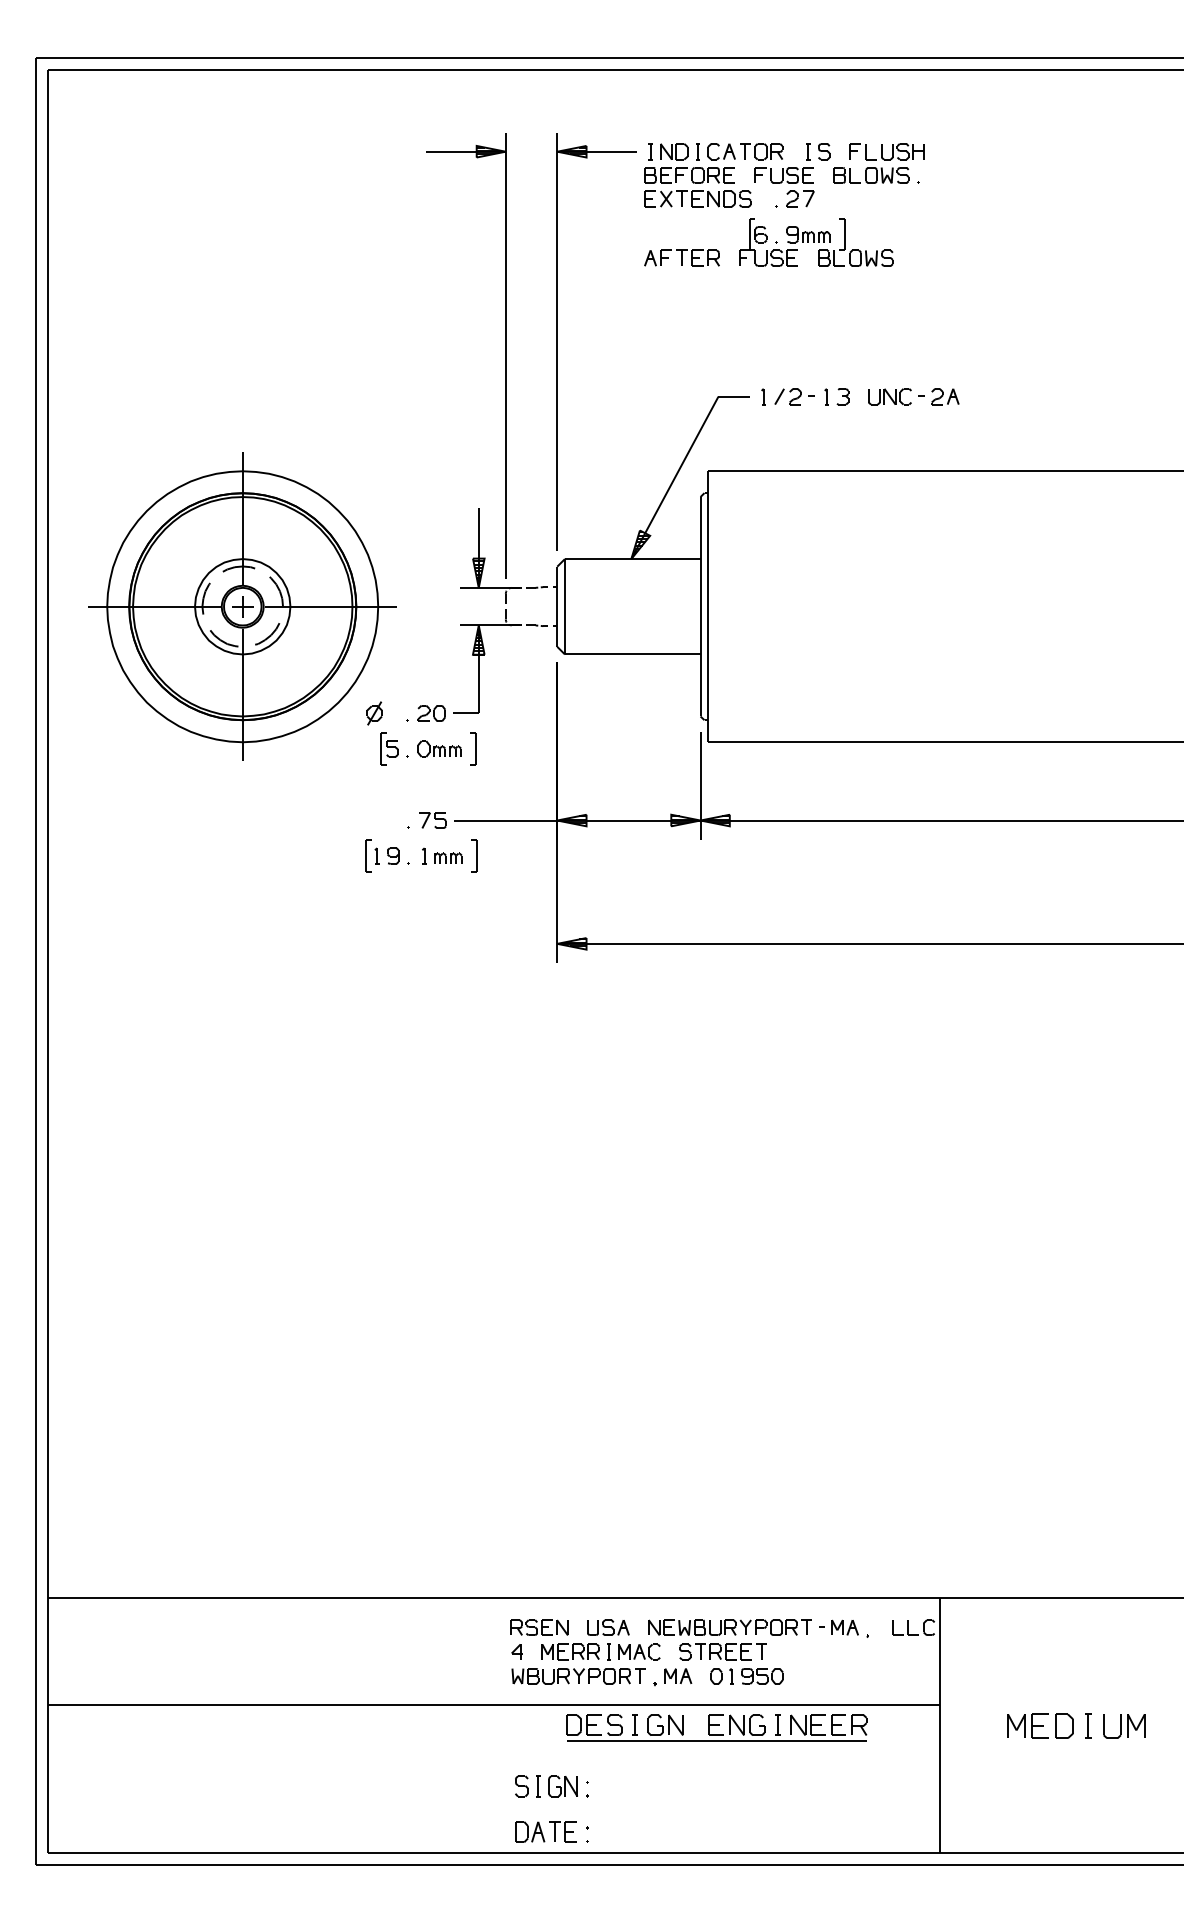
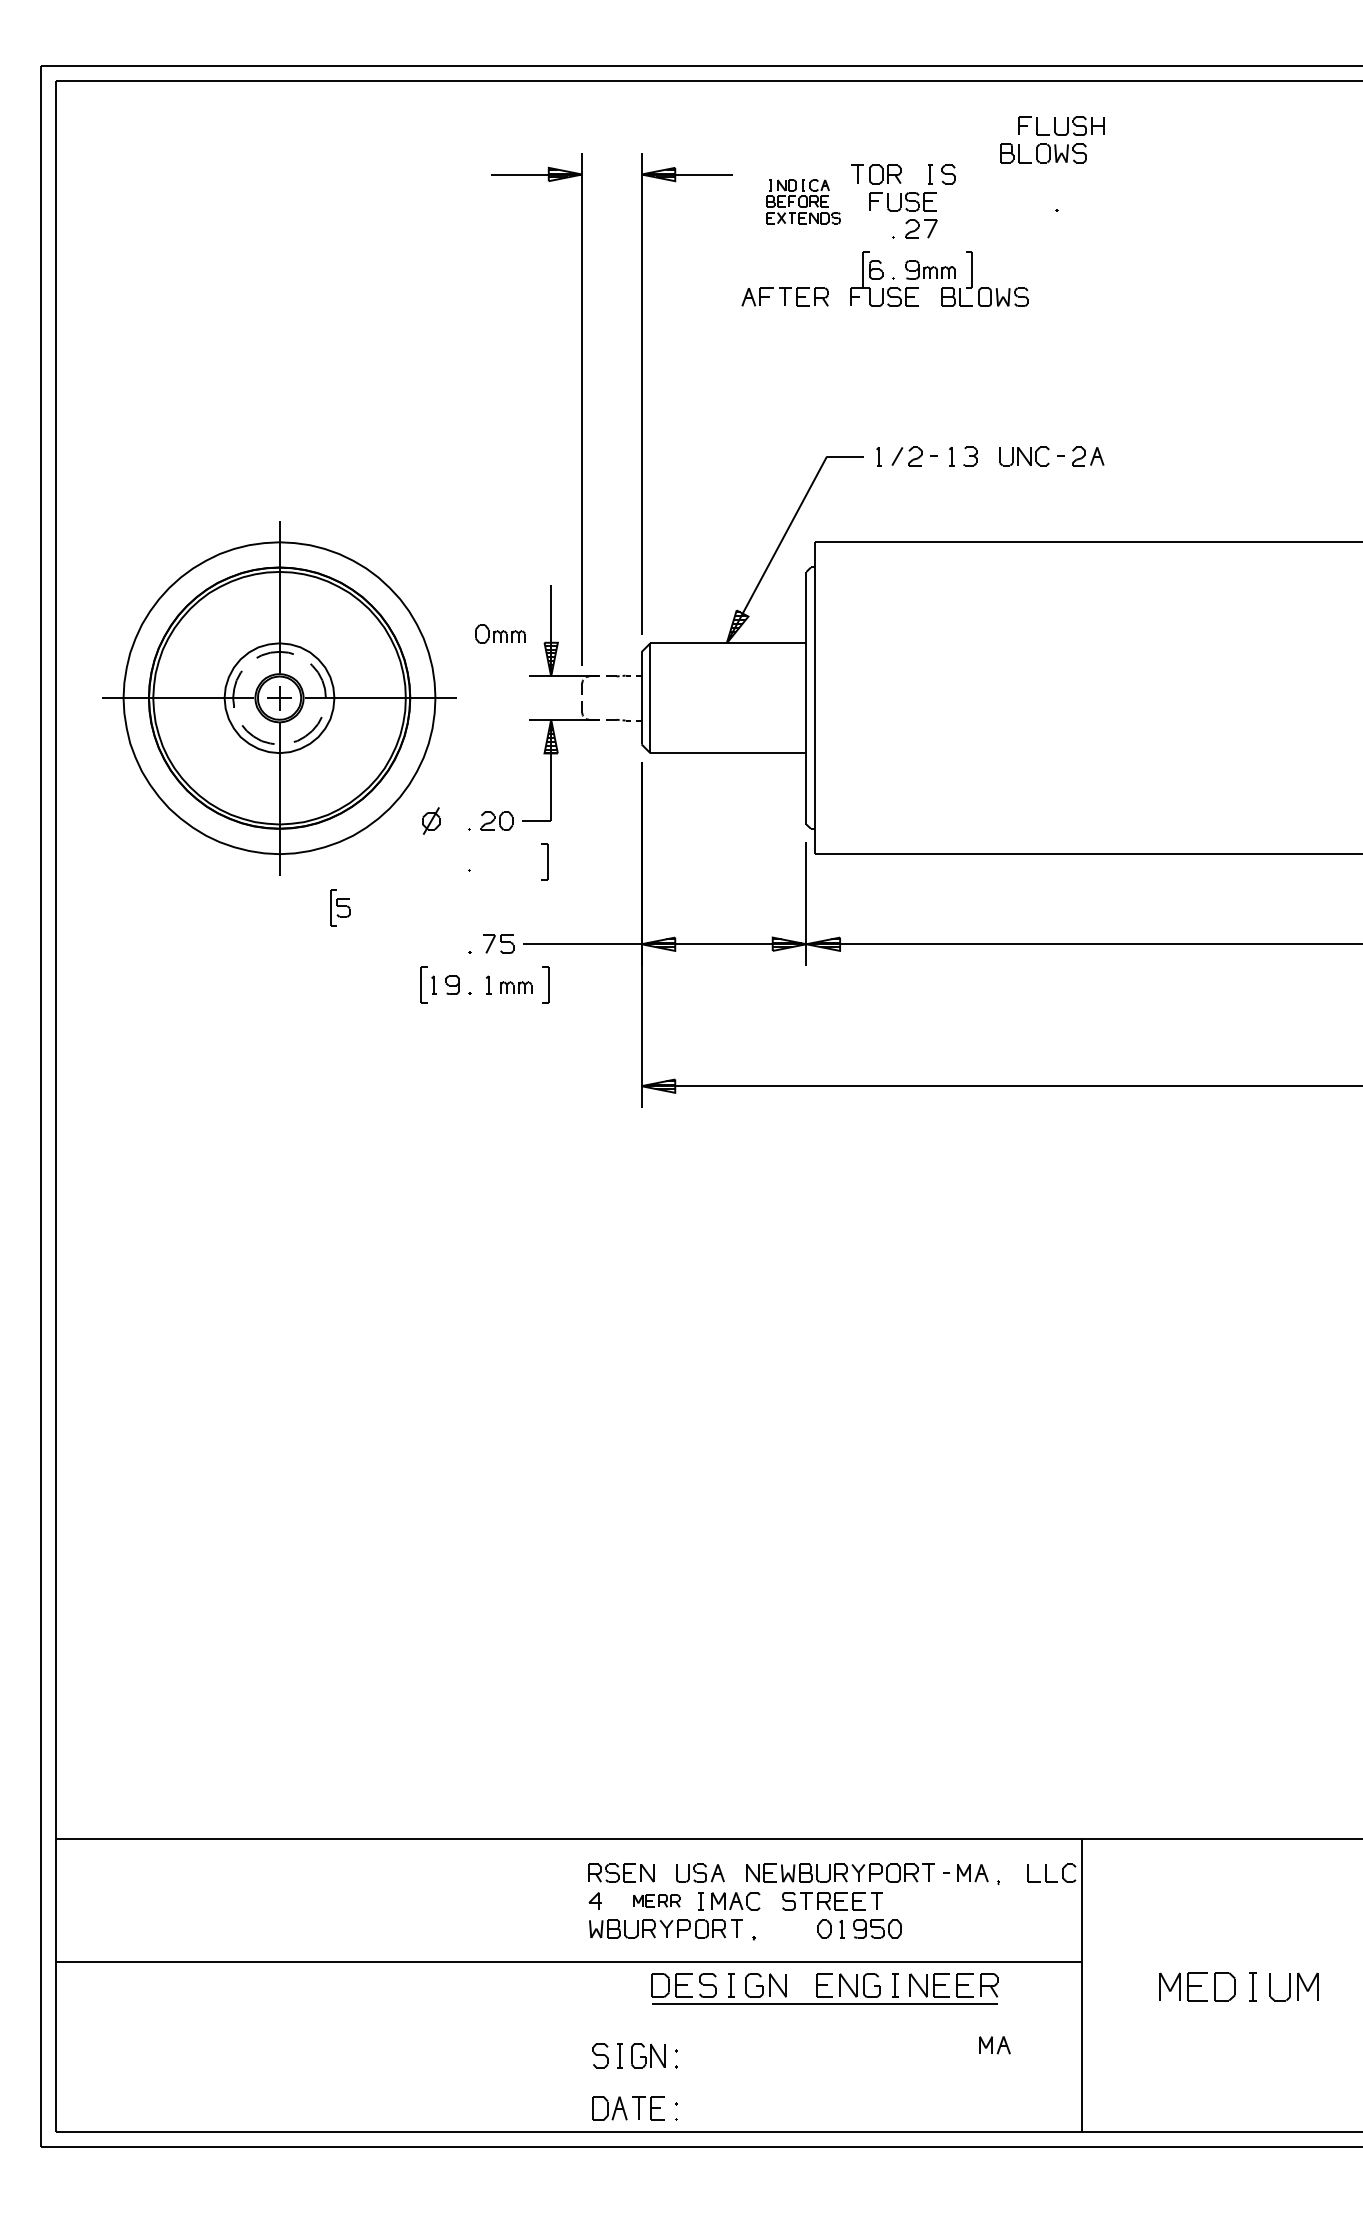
part: (878, 163) -> (1051, 139), moved
part: (697, 175) -> (802, 201), size x0.6
part: (389, 748) -> (340, 907), moved
part: (439, 748) -> (500, 633), moved
part: (570, 1651) -> (656, 1900), size x0.7
part: (678, 1675) -> (995, 2044), moved

